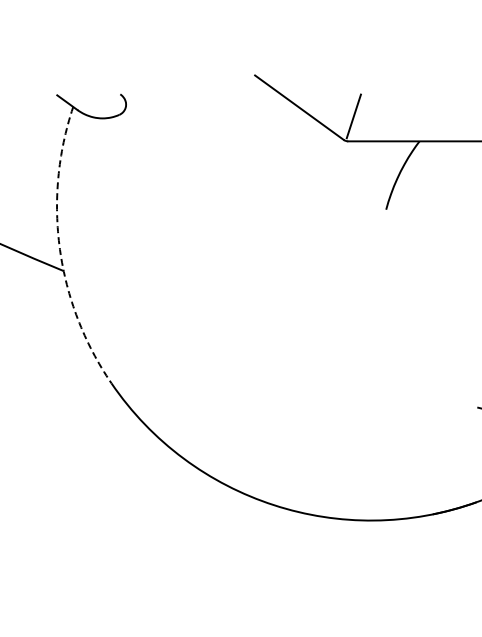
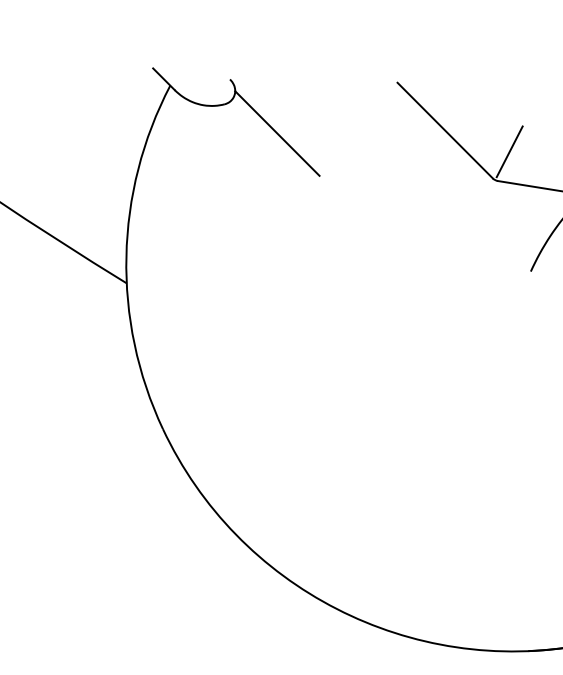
line: (165, 131) -> (277, 133), added
arc: (59, 249) -> (125, 256), dashed -> solid

